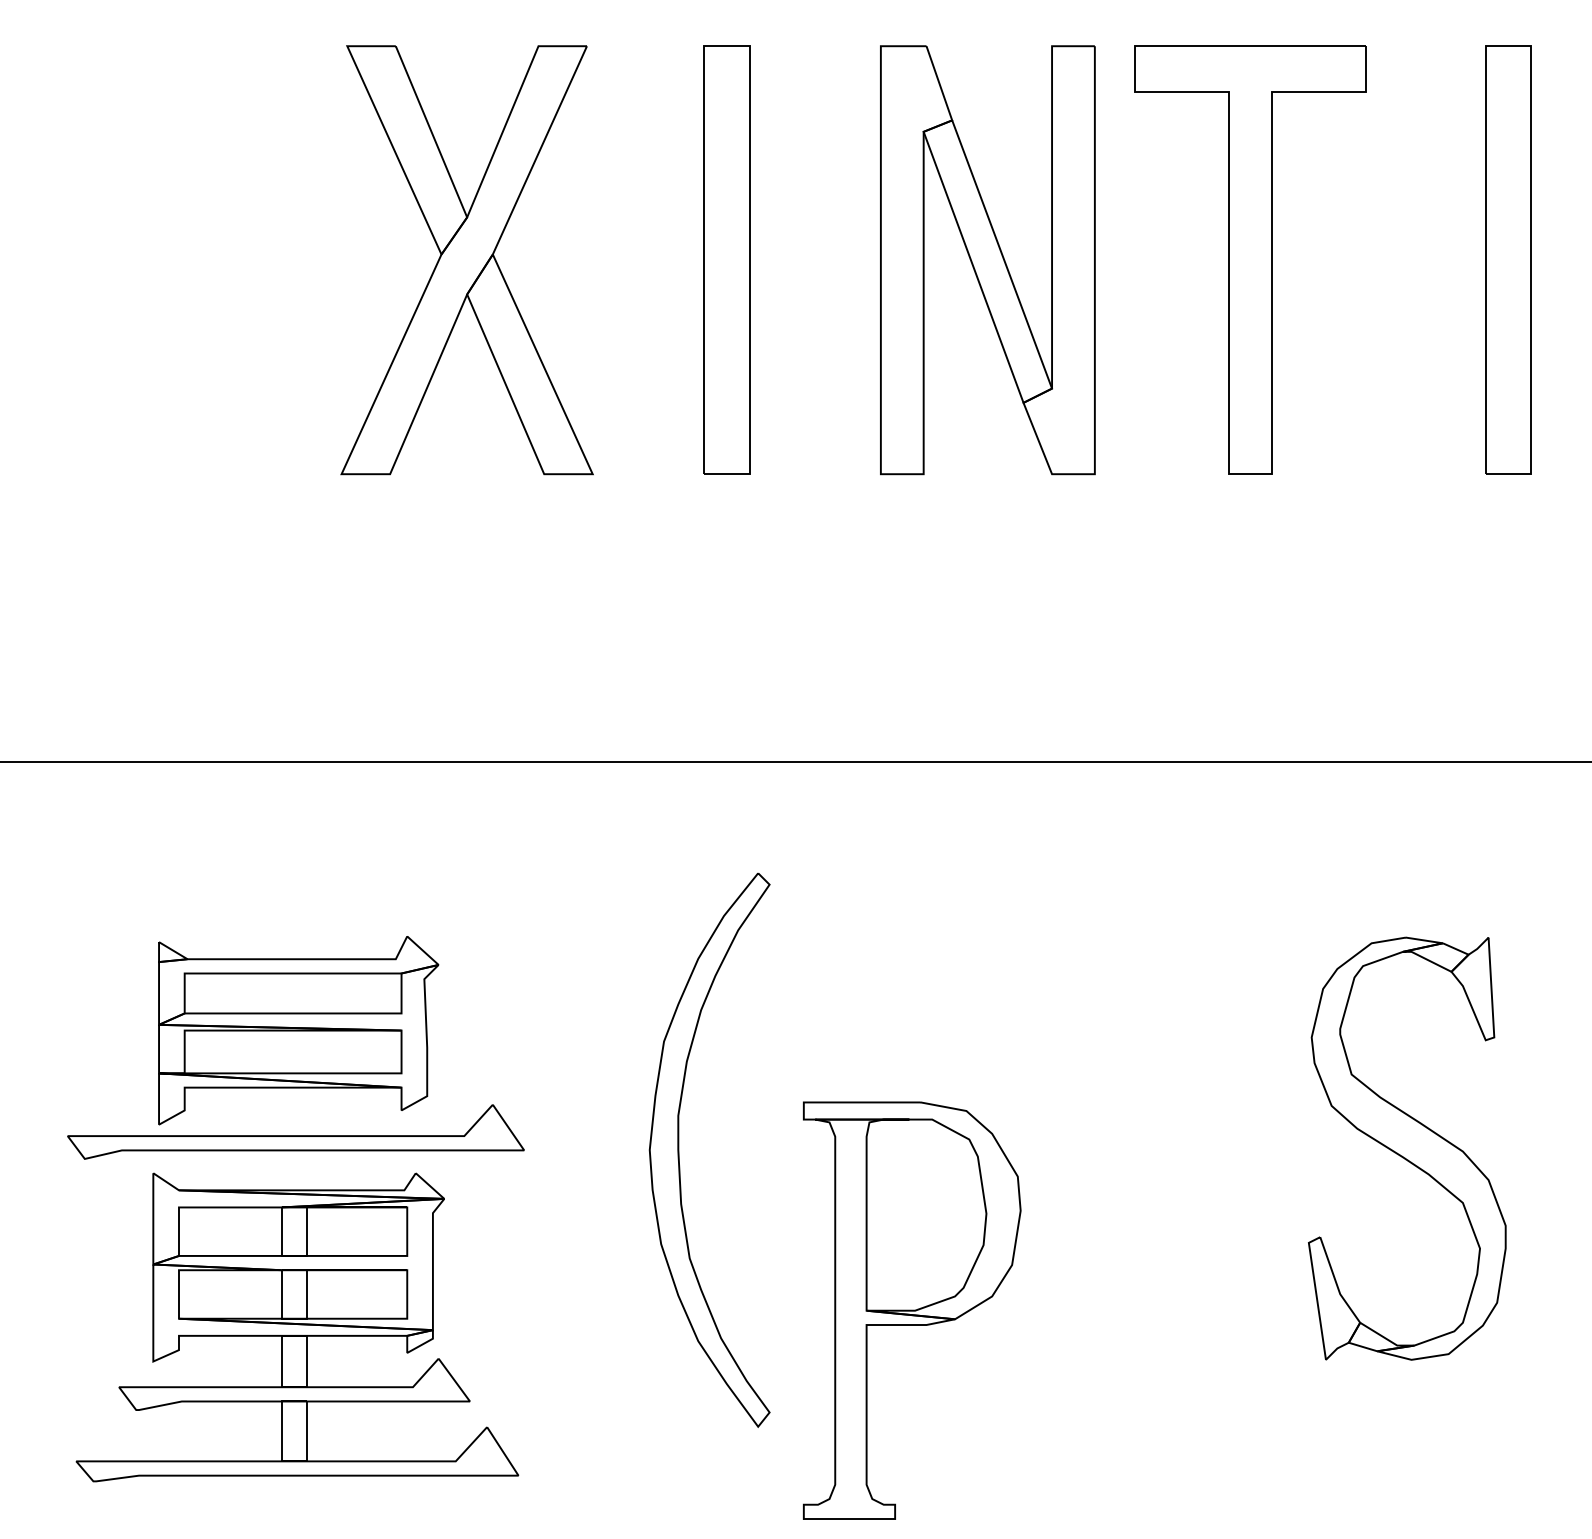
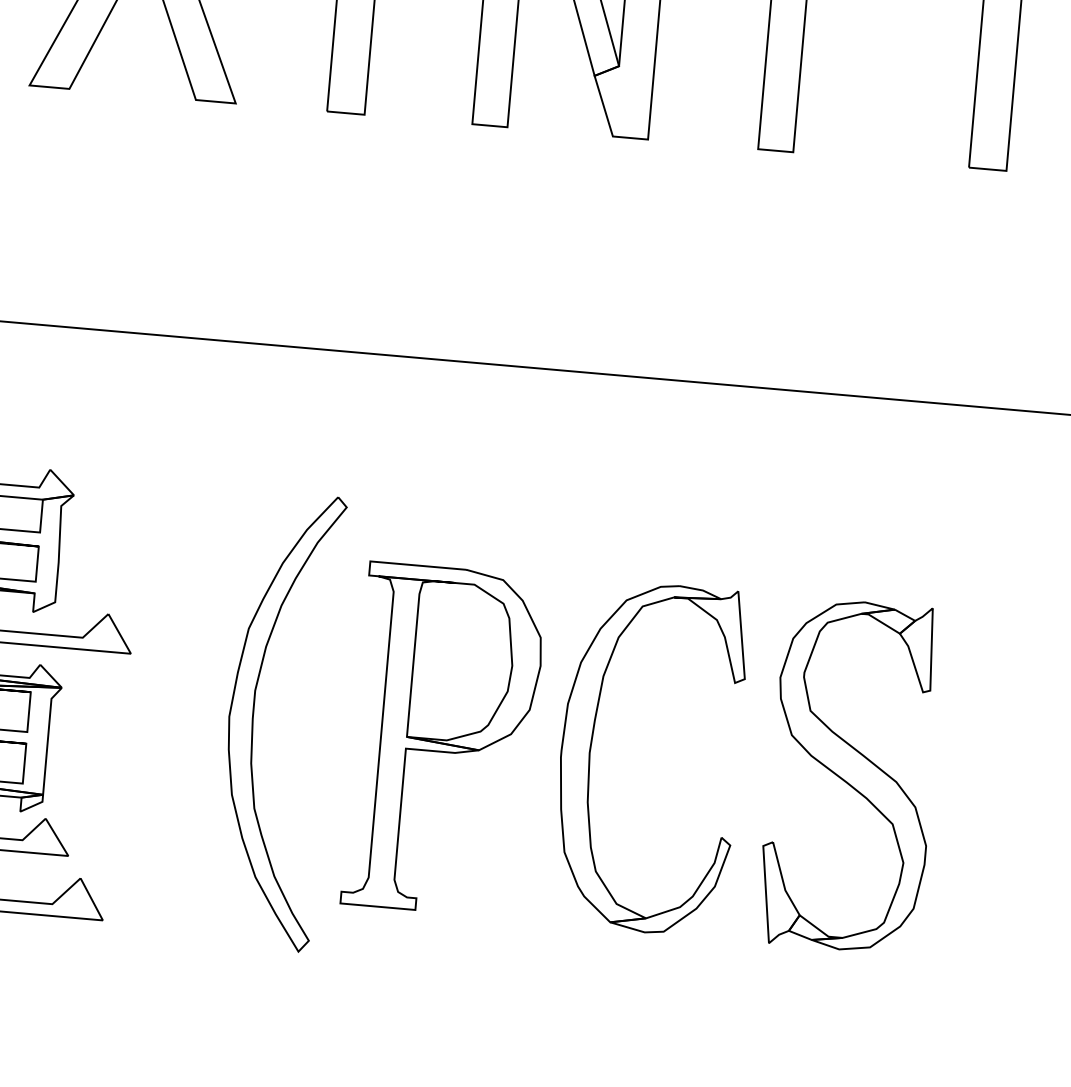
part: (1407, 1148) -> (851, 775), moved
part: (679, 1149) -> (253, 718), moved
part: (1090, 1221) -> (590, 752), added
part: (912, 1310) -> (444, 740), moved

